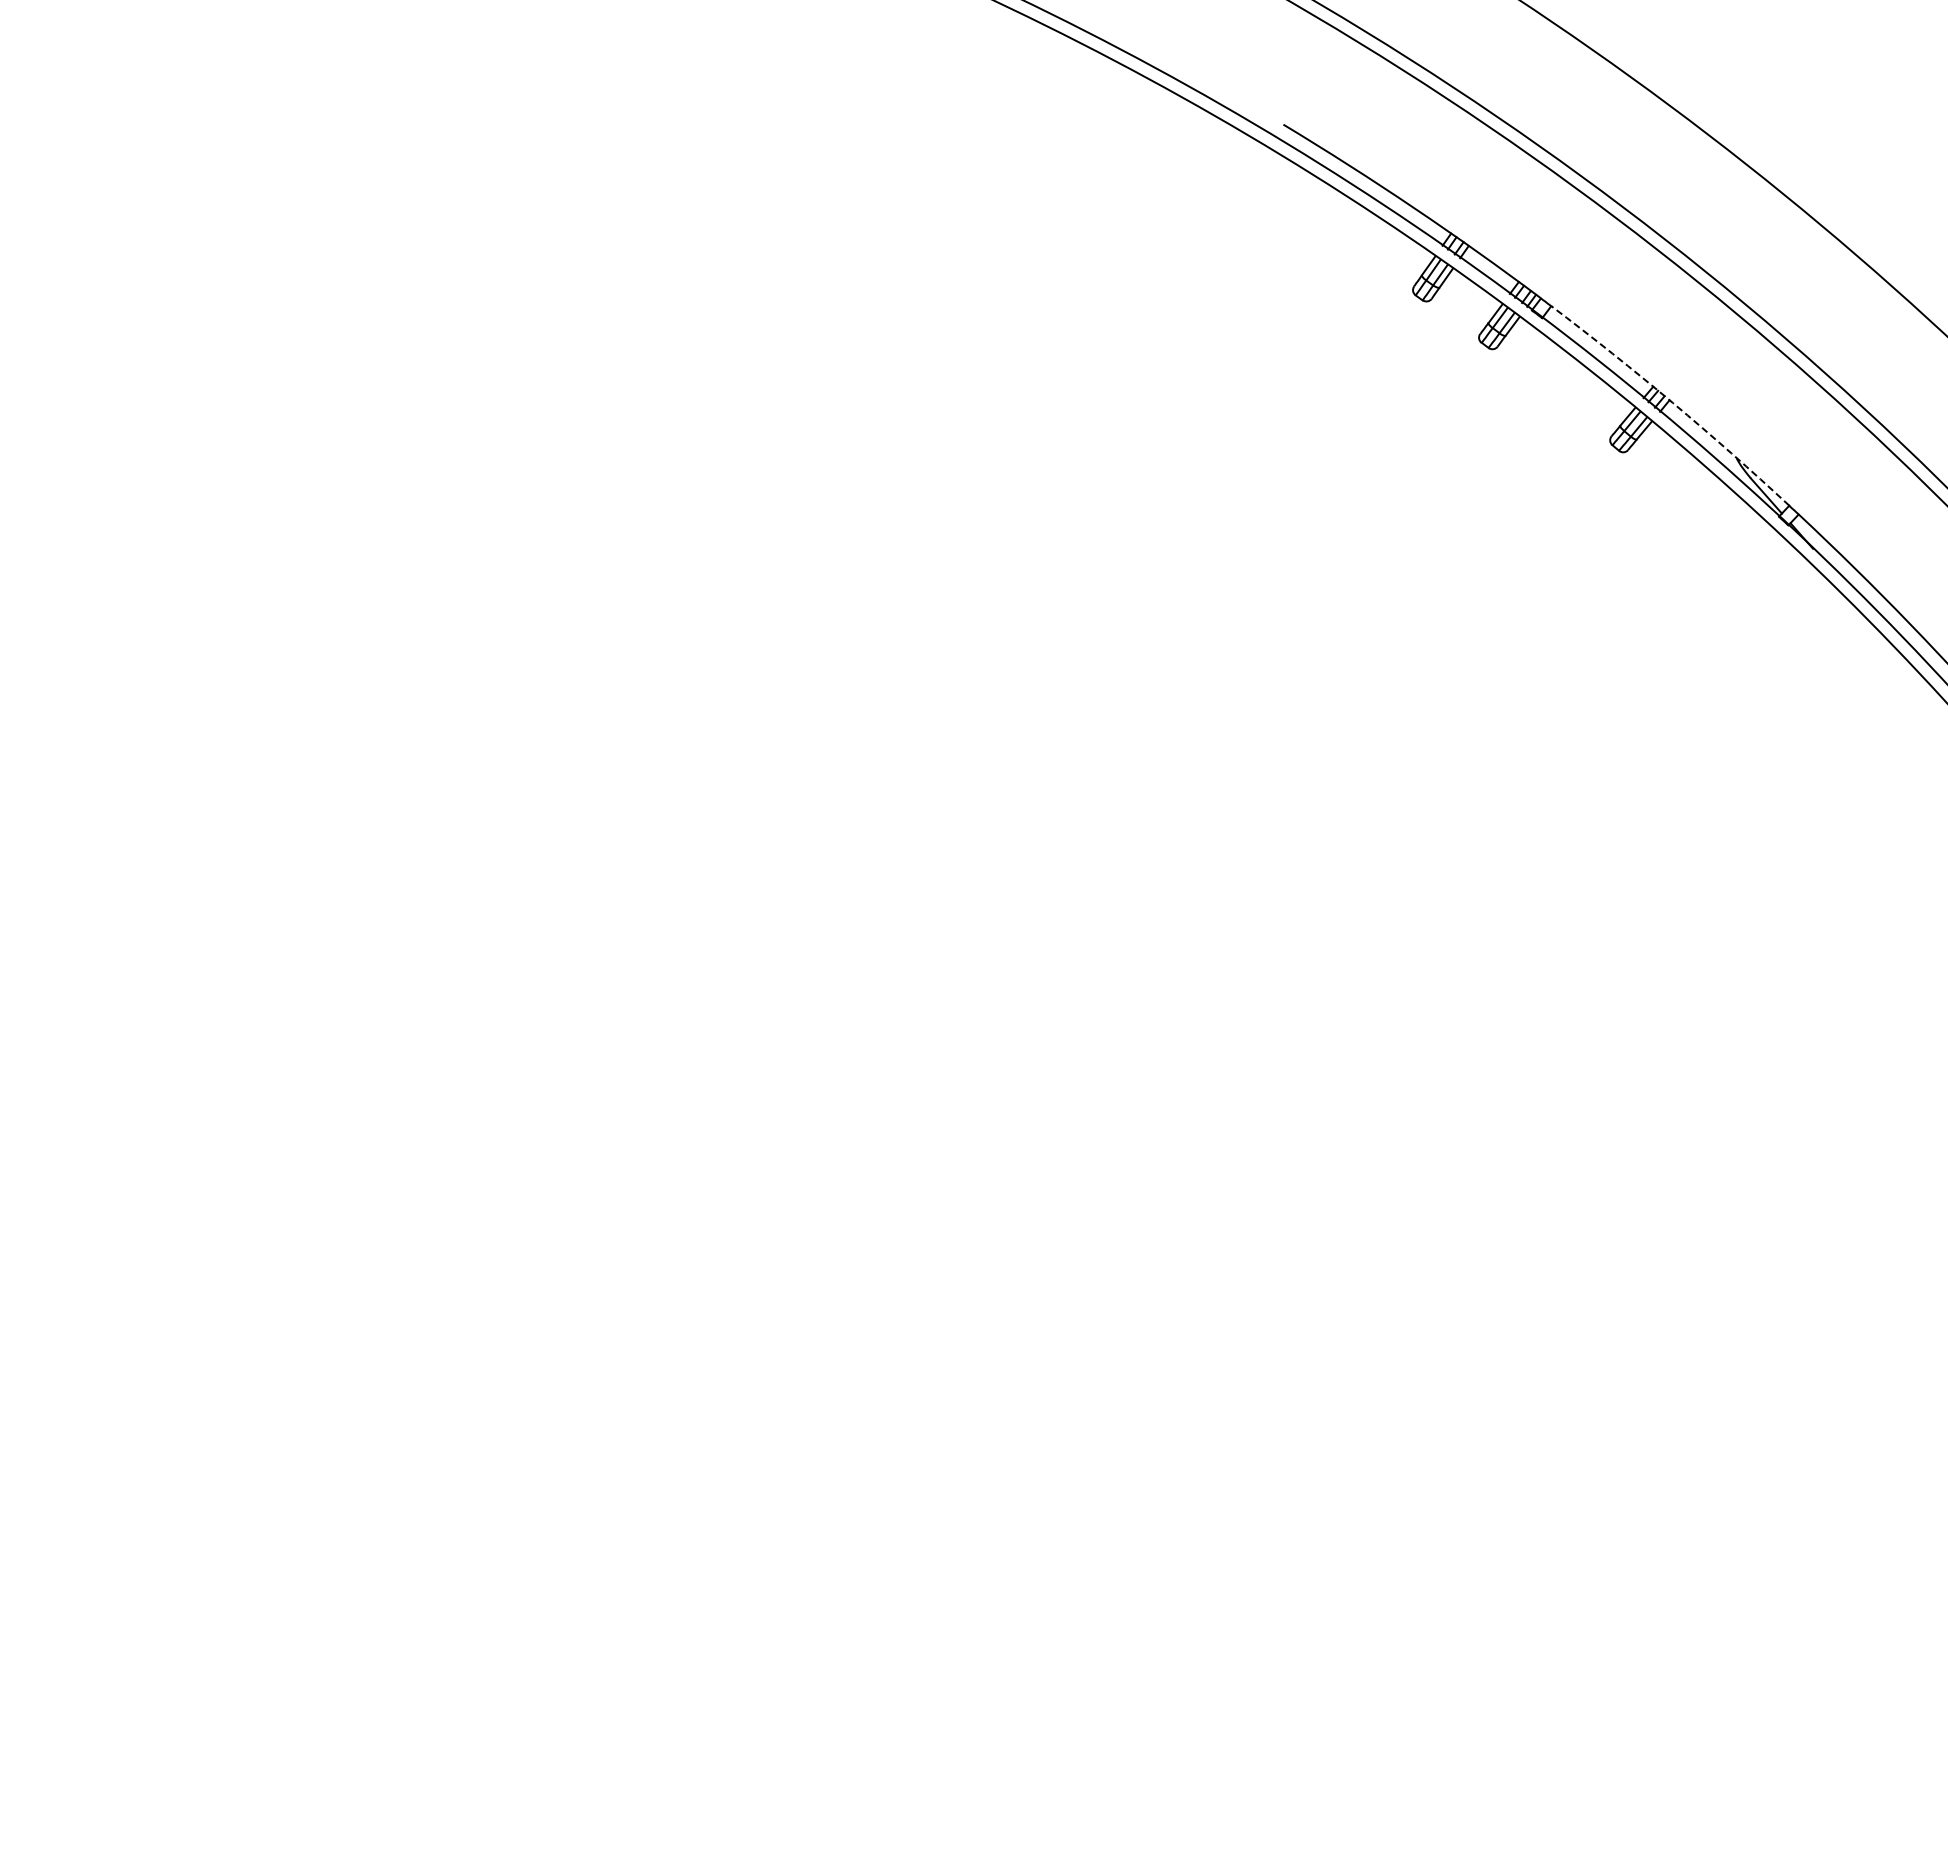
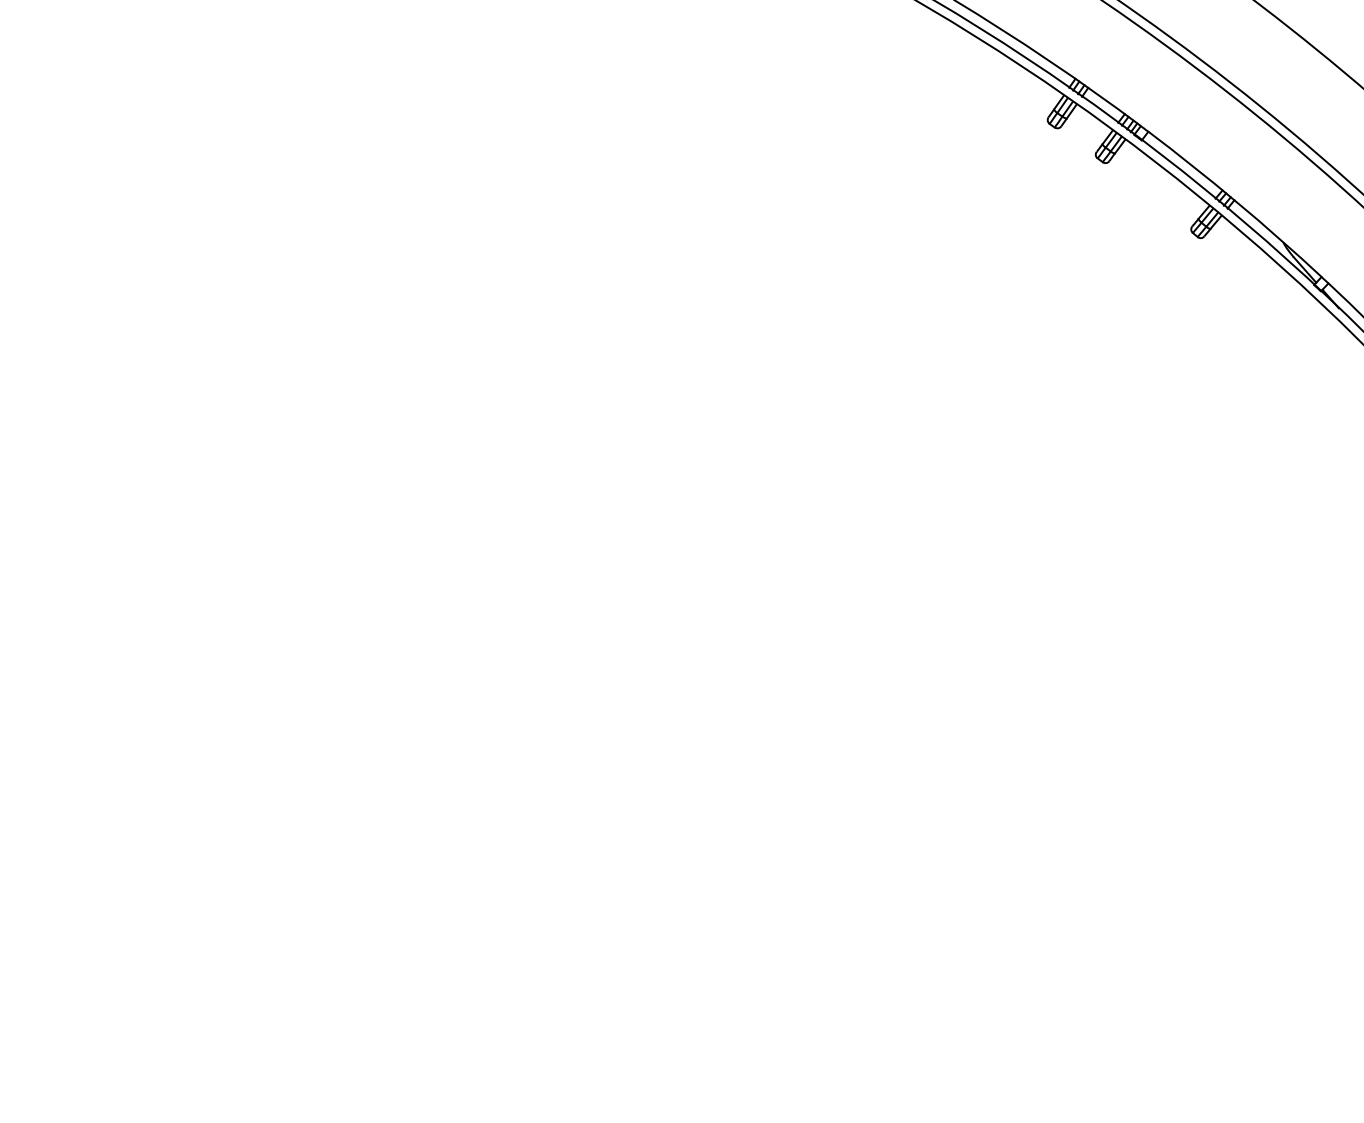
arc: (1672, 402) -> (1236, 201), dashed -> solid

